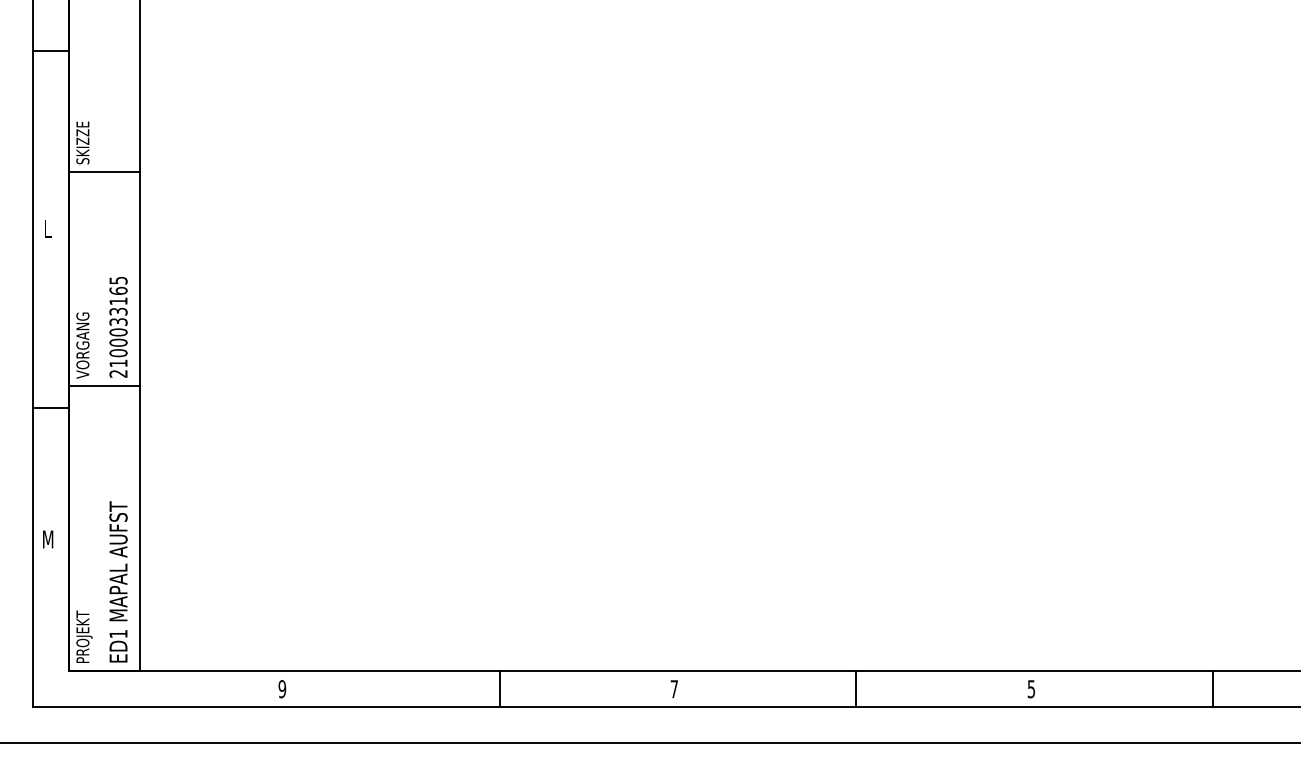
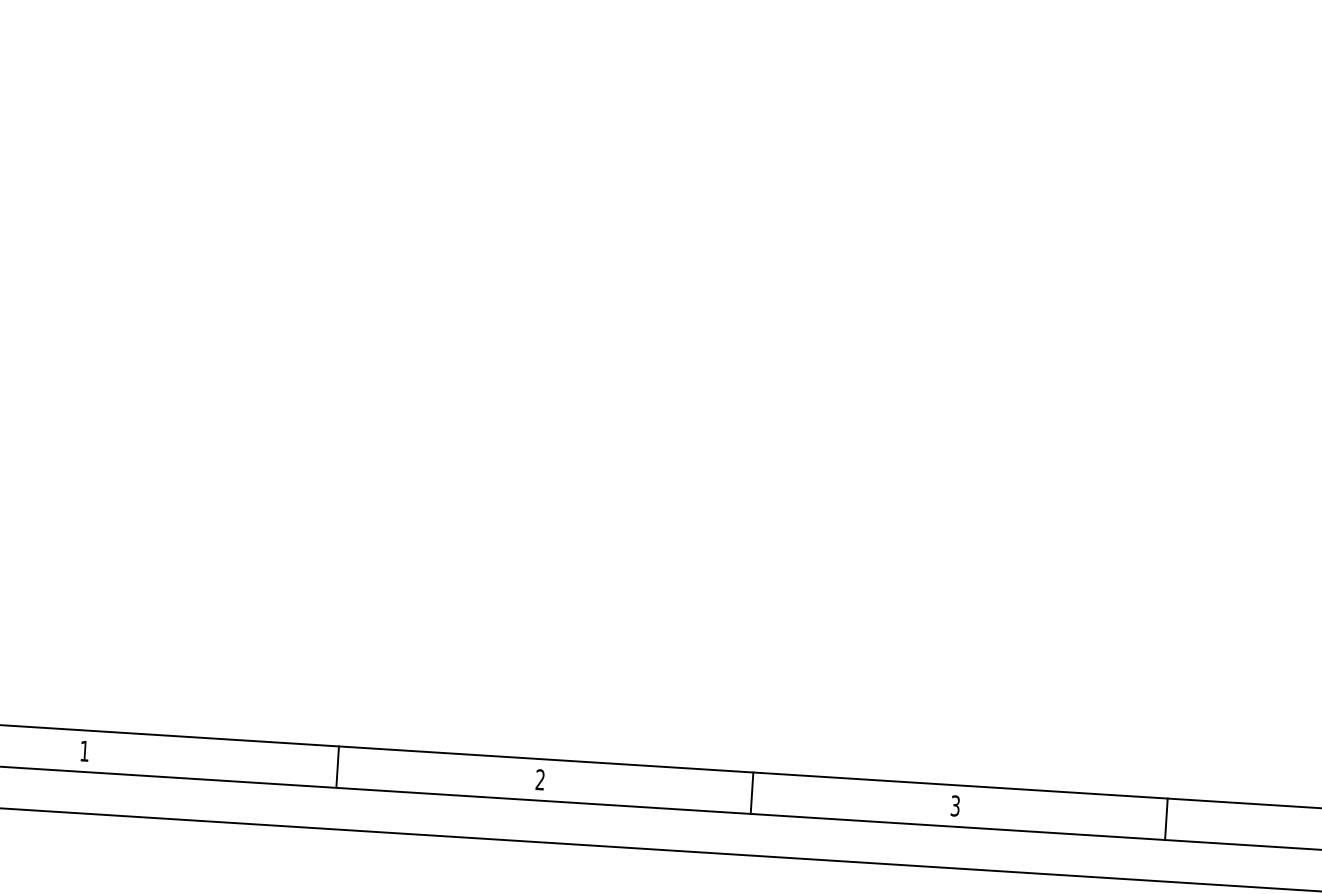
text: (1031, 688) -> (955, 805), 5 -> 3
text: (282, 689) -> (84, 751), 9 -> 1
text: (673, 689) -> (539, 780), 7 -> 2

